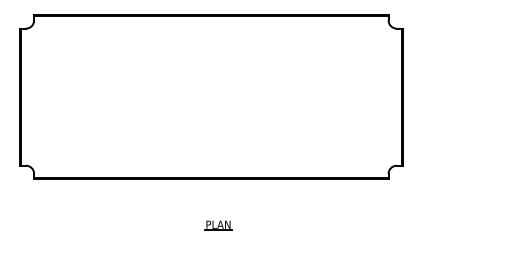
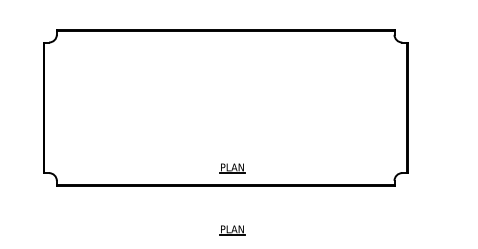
part: (218, 160) -> (232, 168), added

